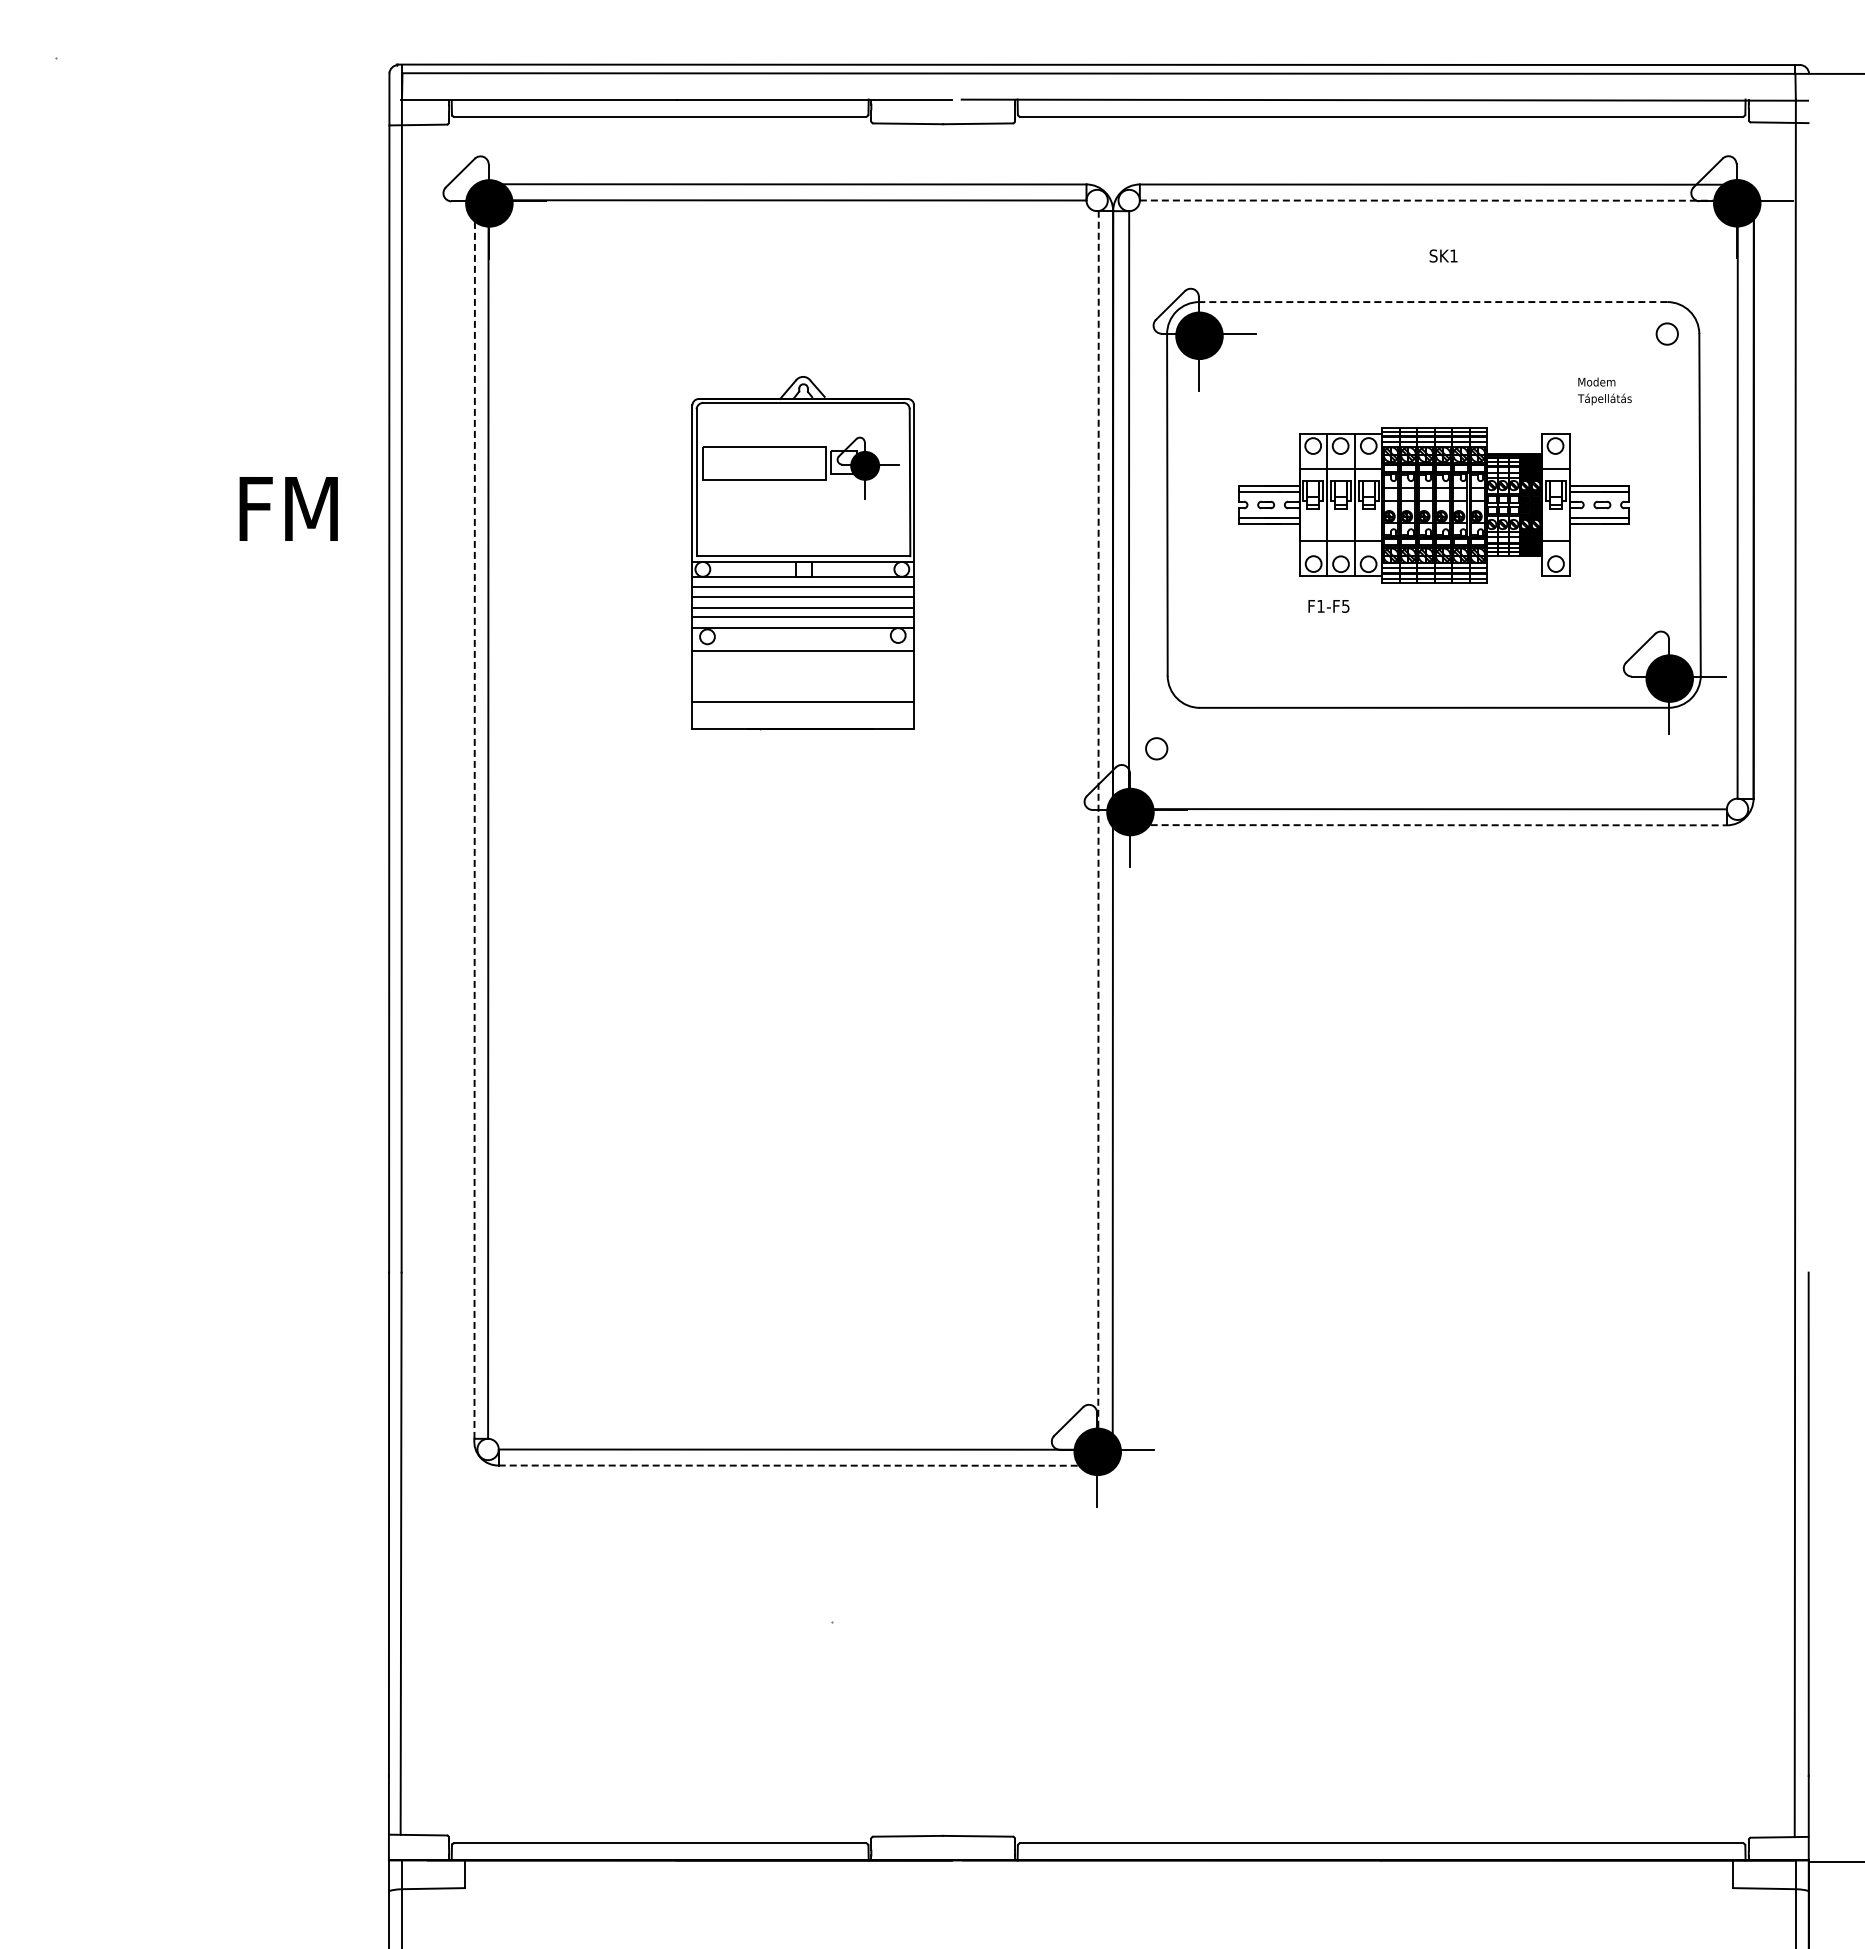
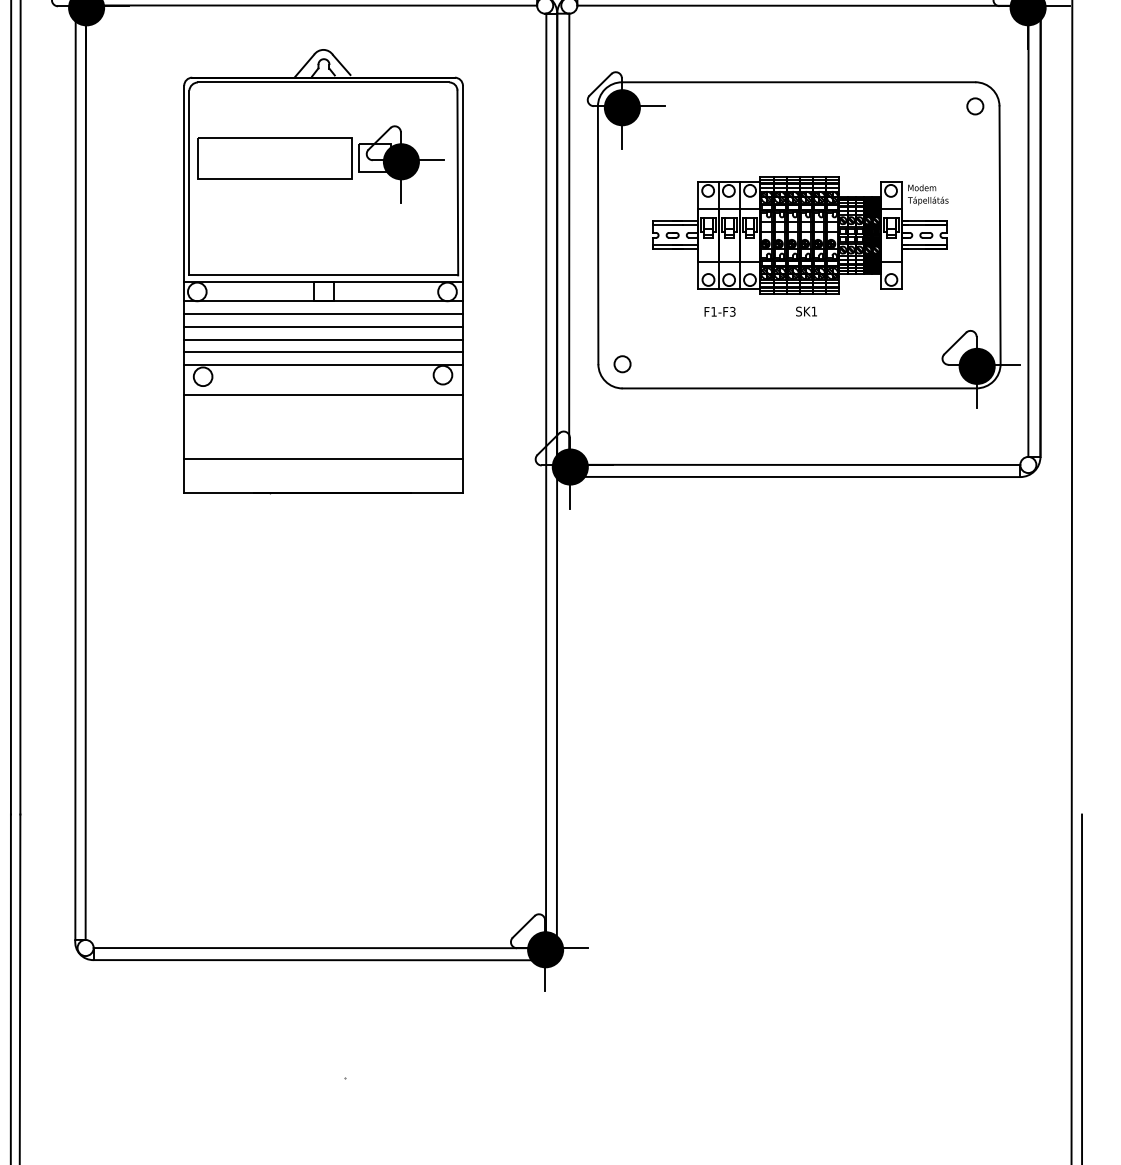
line: (1433, 200) -> (798, 5), dashed -> solid
text: (1443, 255) -> (806, 311), moved
line: (1432, 302) -> (798, 82), dashed -> solid
text: (1604, 391) -> (927, 195), moved
part: (802, 553) -> (322, 271), size x1.67
text: (1345, 605) -> (732, 311), F1-F5 -> F1-F3
circle: (1156, 748) -> (622, 364), moved
line: (474, 824) -> (75, 476), dashed -> solid
line: (1098, 824) -> (546, 476), dashed -> solid
line: (1433, 825) -> (798, 477), dashed -> solid
line: (792, 1465) -> (315, 960), dashed -> solid

